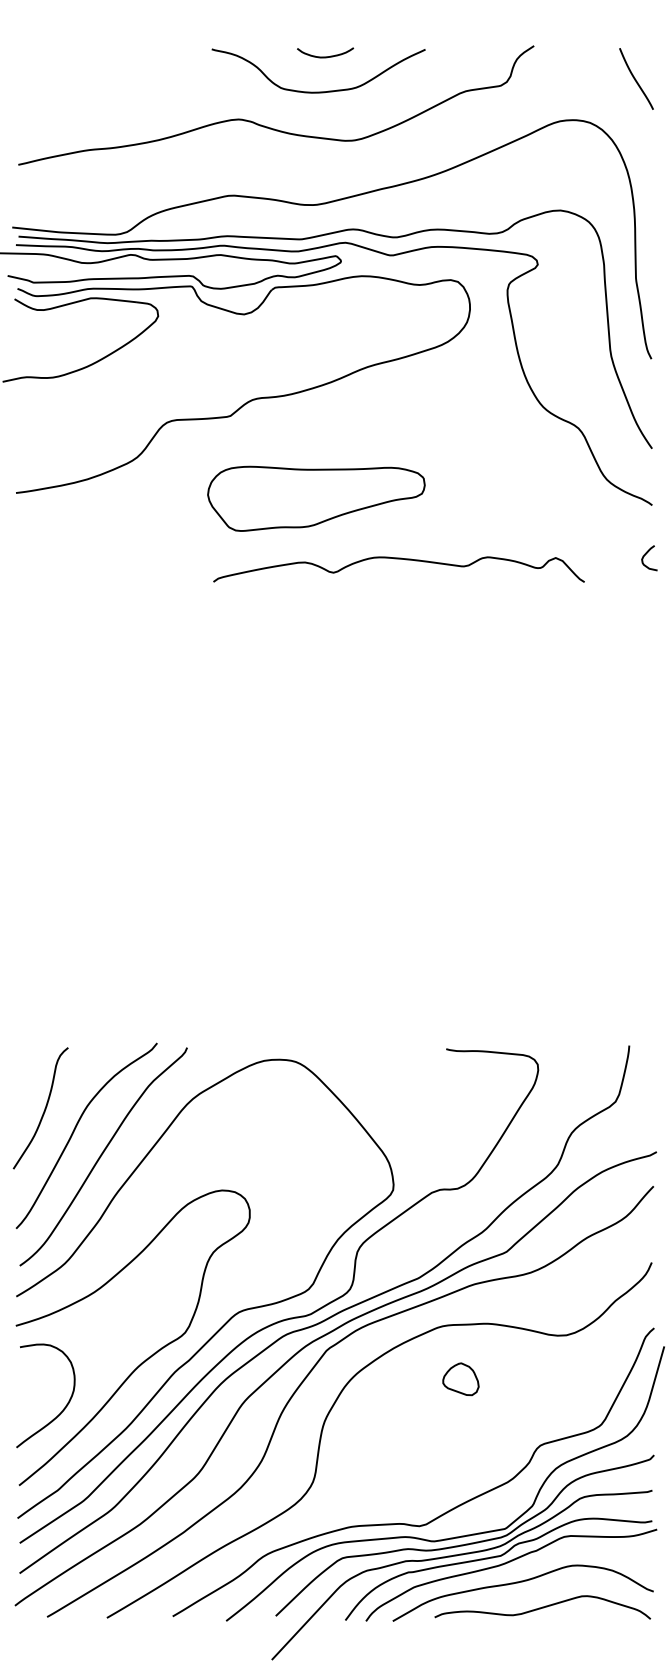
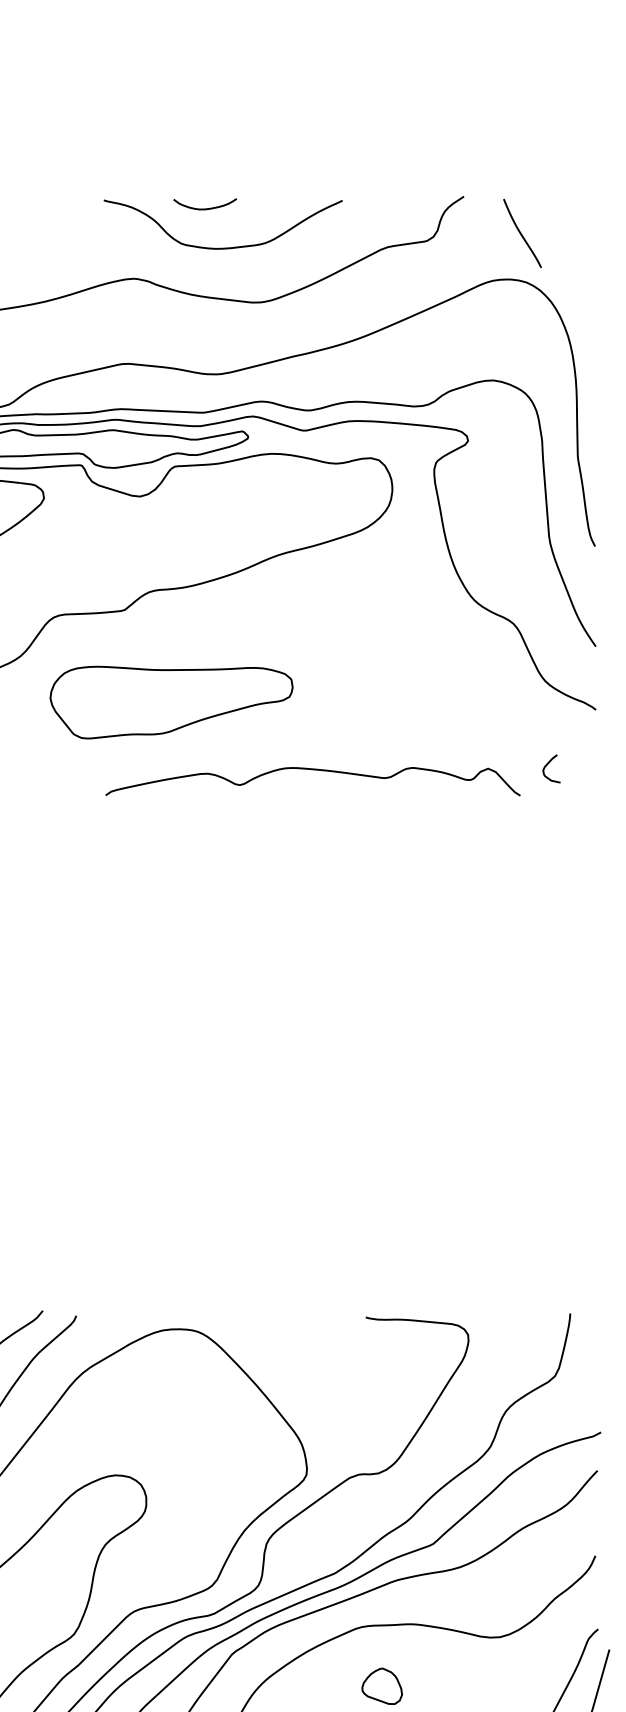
curve: (325, 56) -> (205, 208), moved
curve: (635, 78) -> (521, 232), moved
part: (316, 498) -> (171, 702), moved
curve: (646, 554) -> (548, 764), moved

